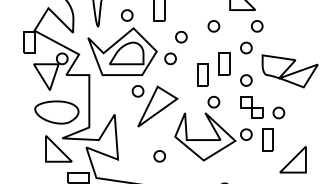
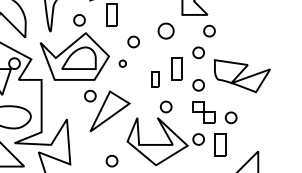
part: (213, 26) -> (165, 31), size x1.4
part: (170, 58) -> (122, 63), size x0.6
part: (202, 74) -> (154, 79), size x0.7

